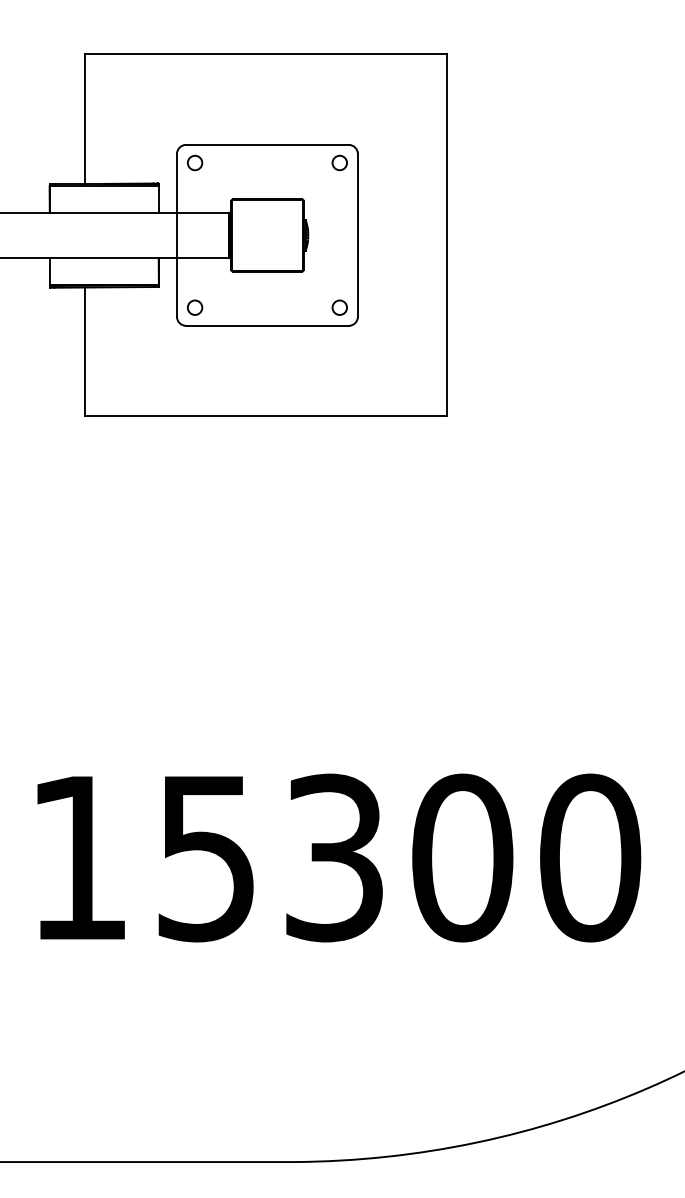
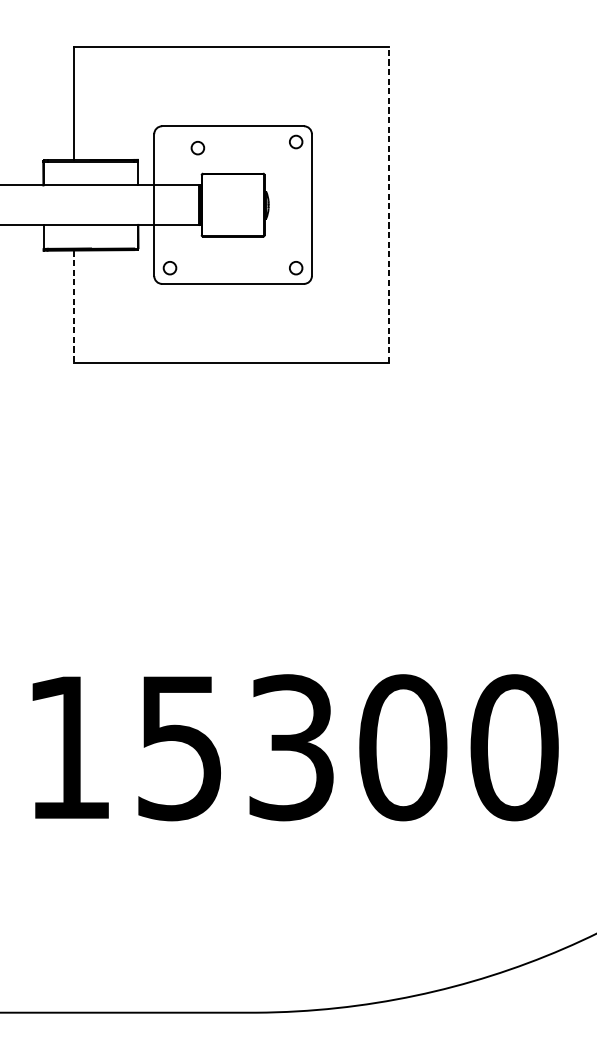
circle: (195, 162) -> (198, 147), moved
line: (446, 235) -> (389, 205), solid -> dashed
line: (84, 352) -> (73, 307), solid -> dashed

